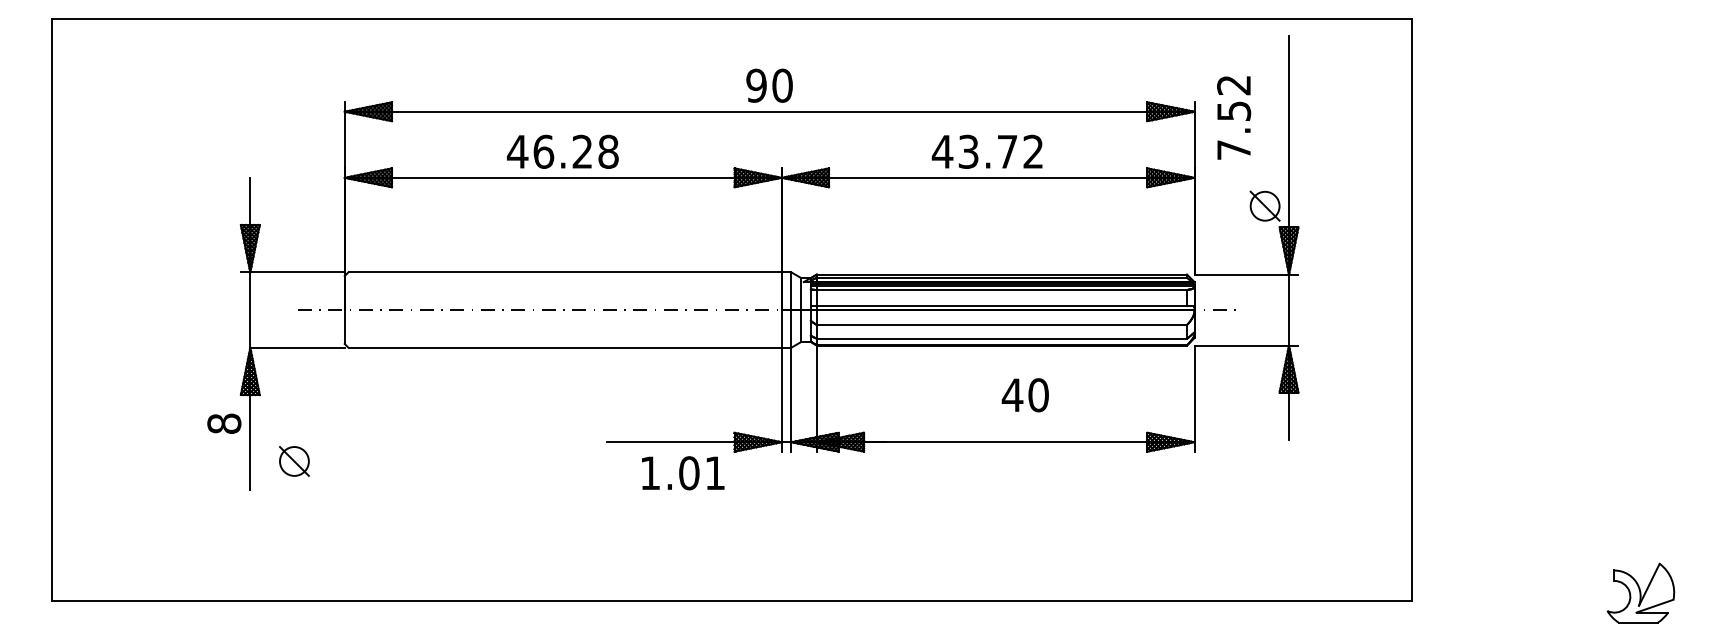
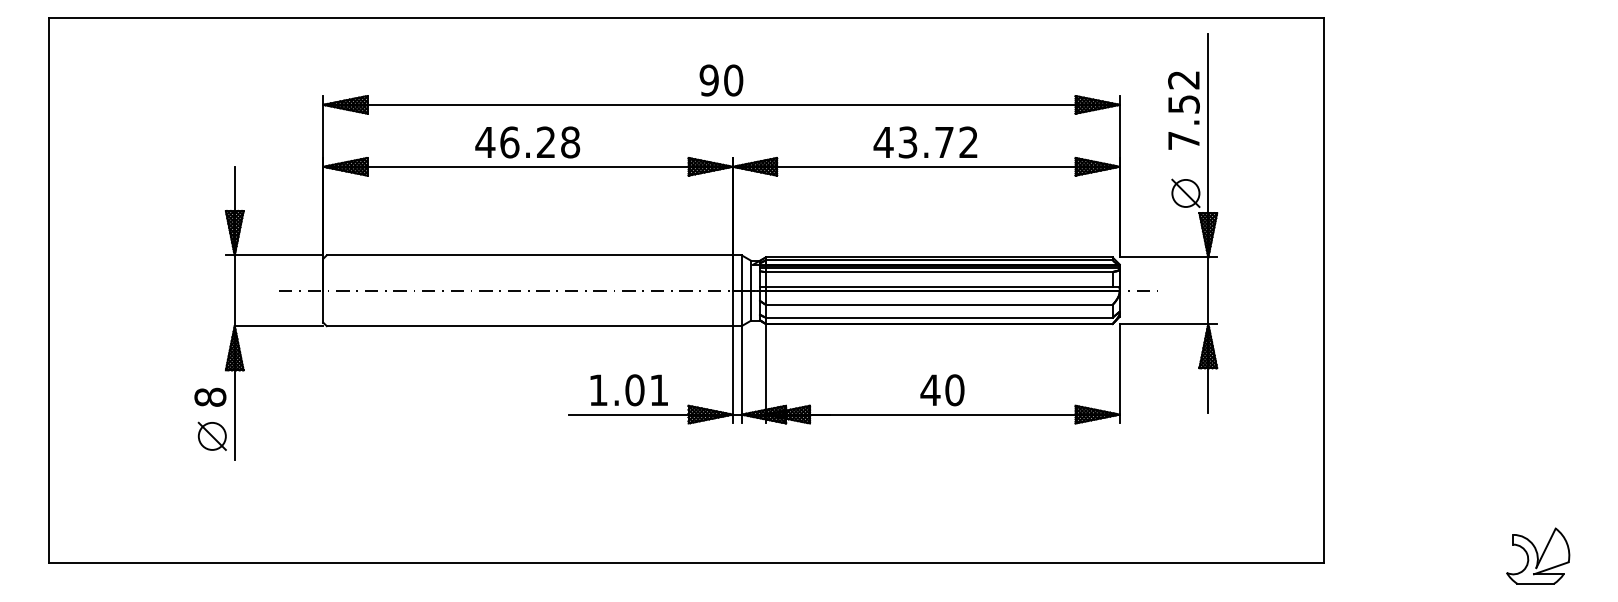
text: (1234, 117) -> (1184, 110), moved
text: (1024, 395) -> (941, 390), moved
part: (294, 461) -> (212, 436), moved
text: (683, 473) -> (629, 390), moved

